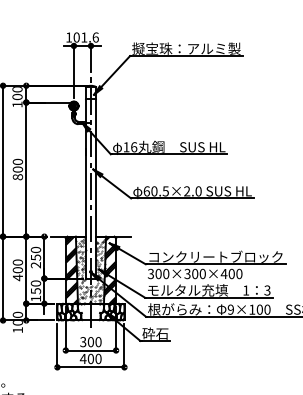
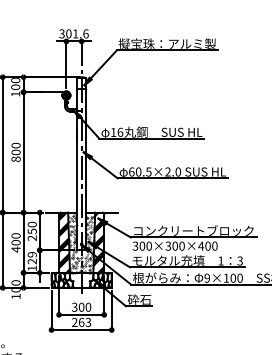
text: (68, 37) -> (61, 33), 101.6 -> 301.6
text: (35, 287) -> (31, 258), 150 -> 129
text: (90, 357) -> (81, 321), 400 -> 263

